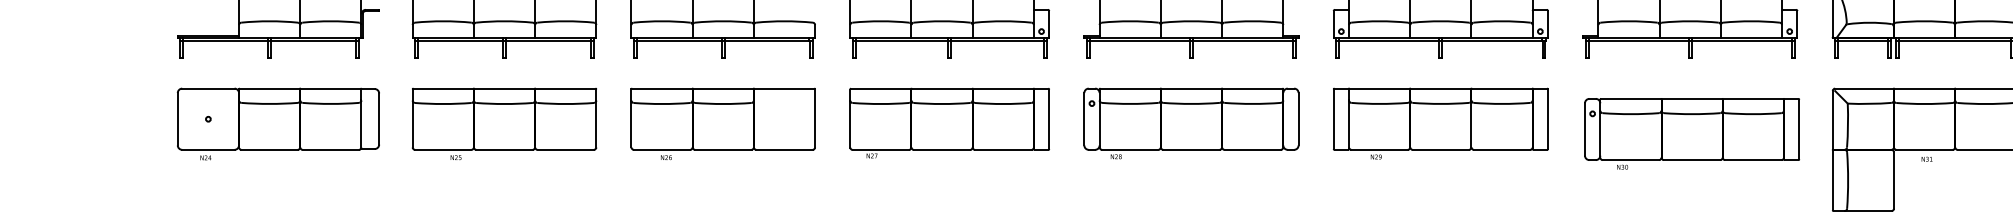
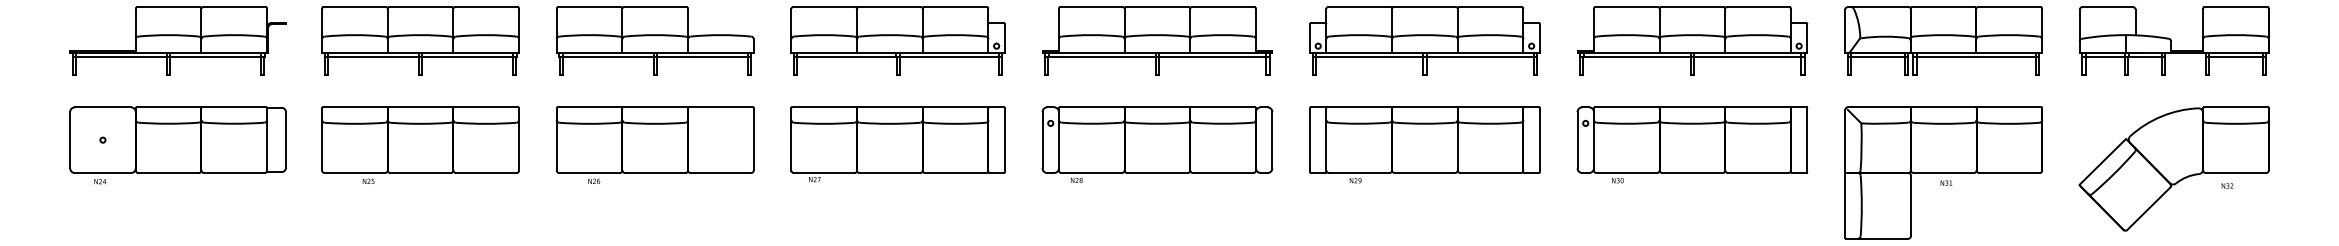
part: (1692, 133) -> (1692, 144), moved

